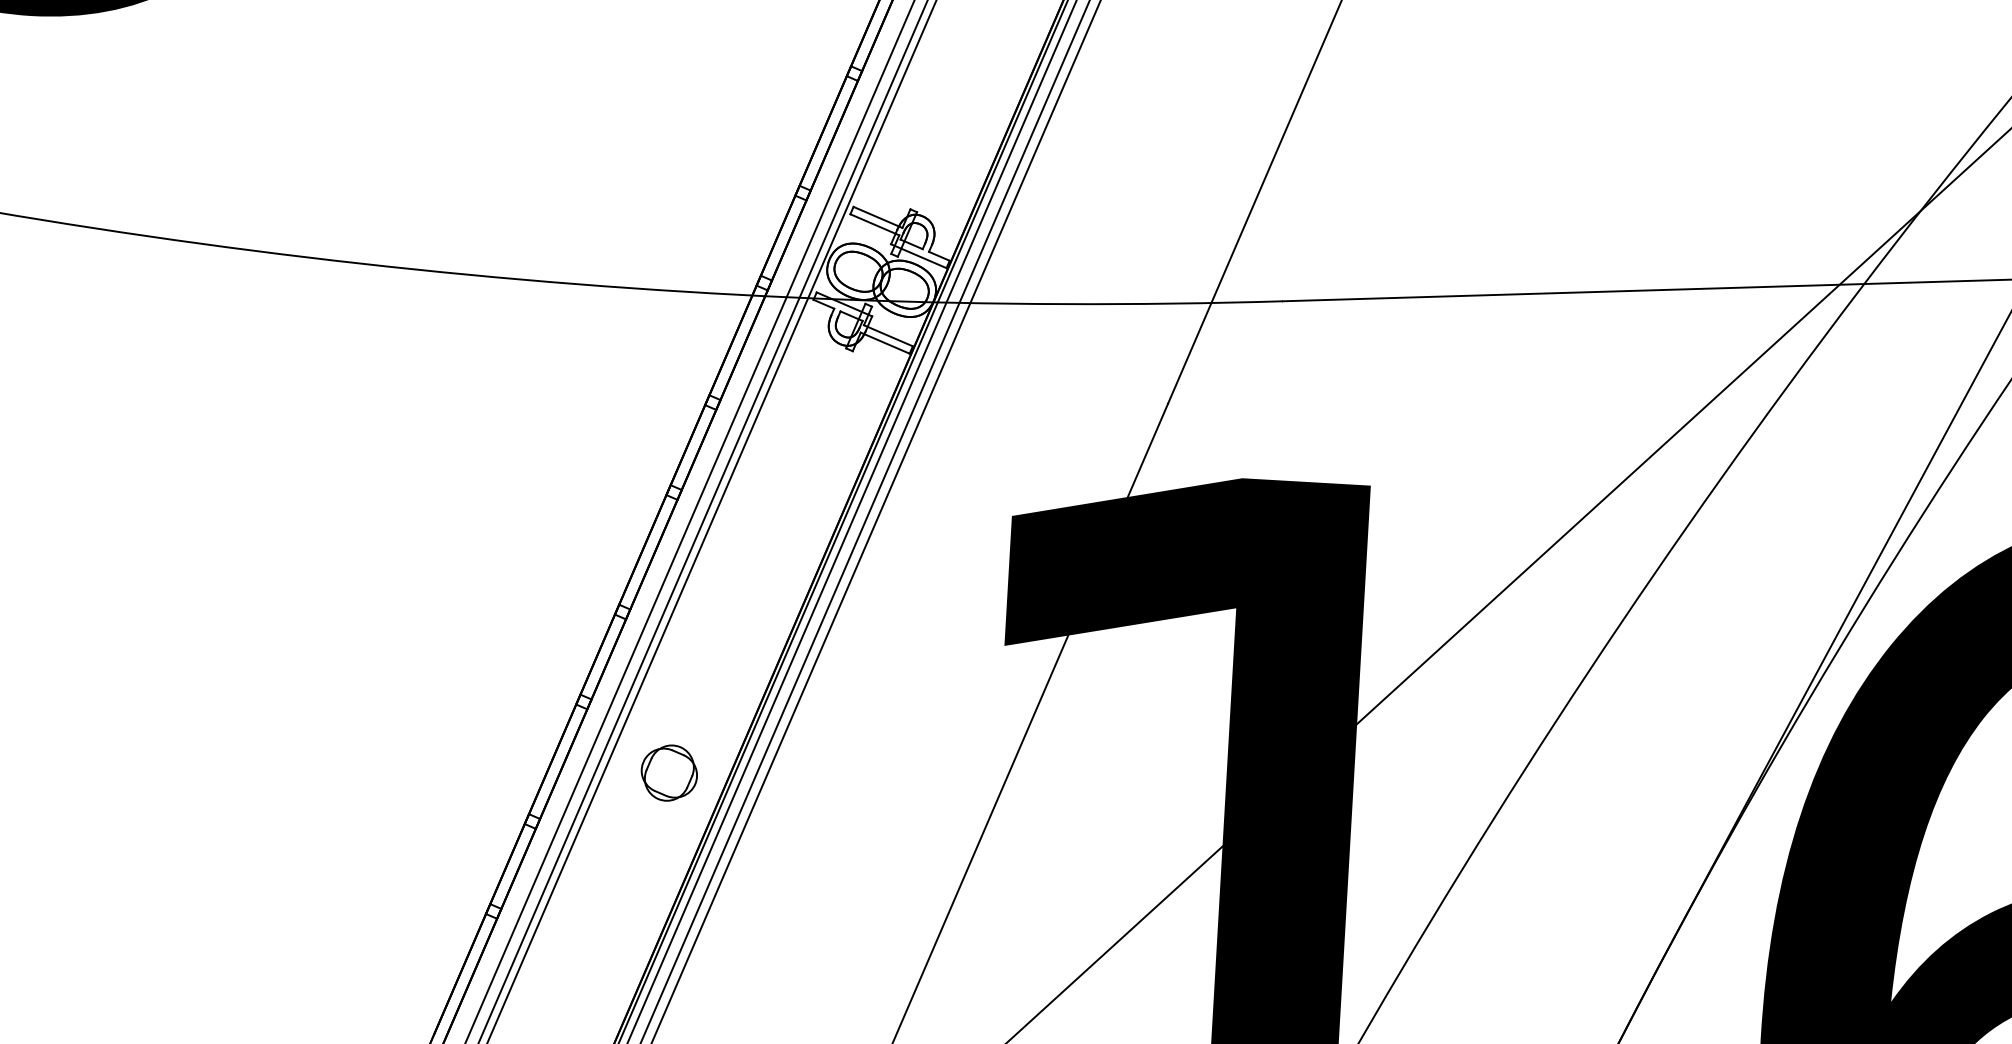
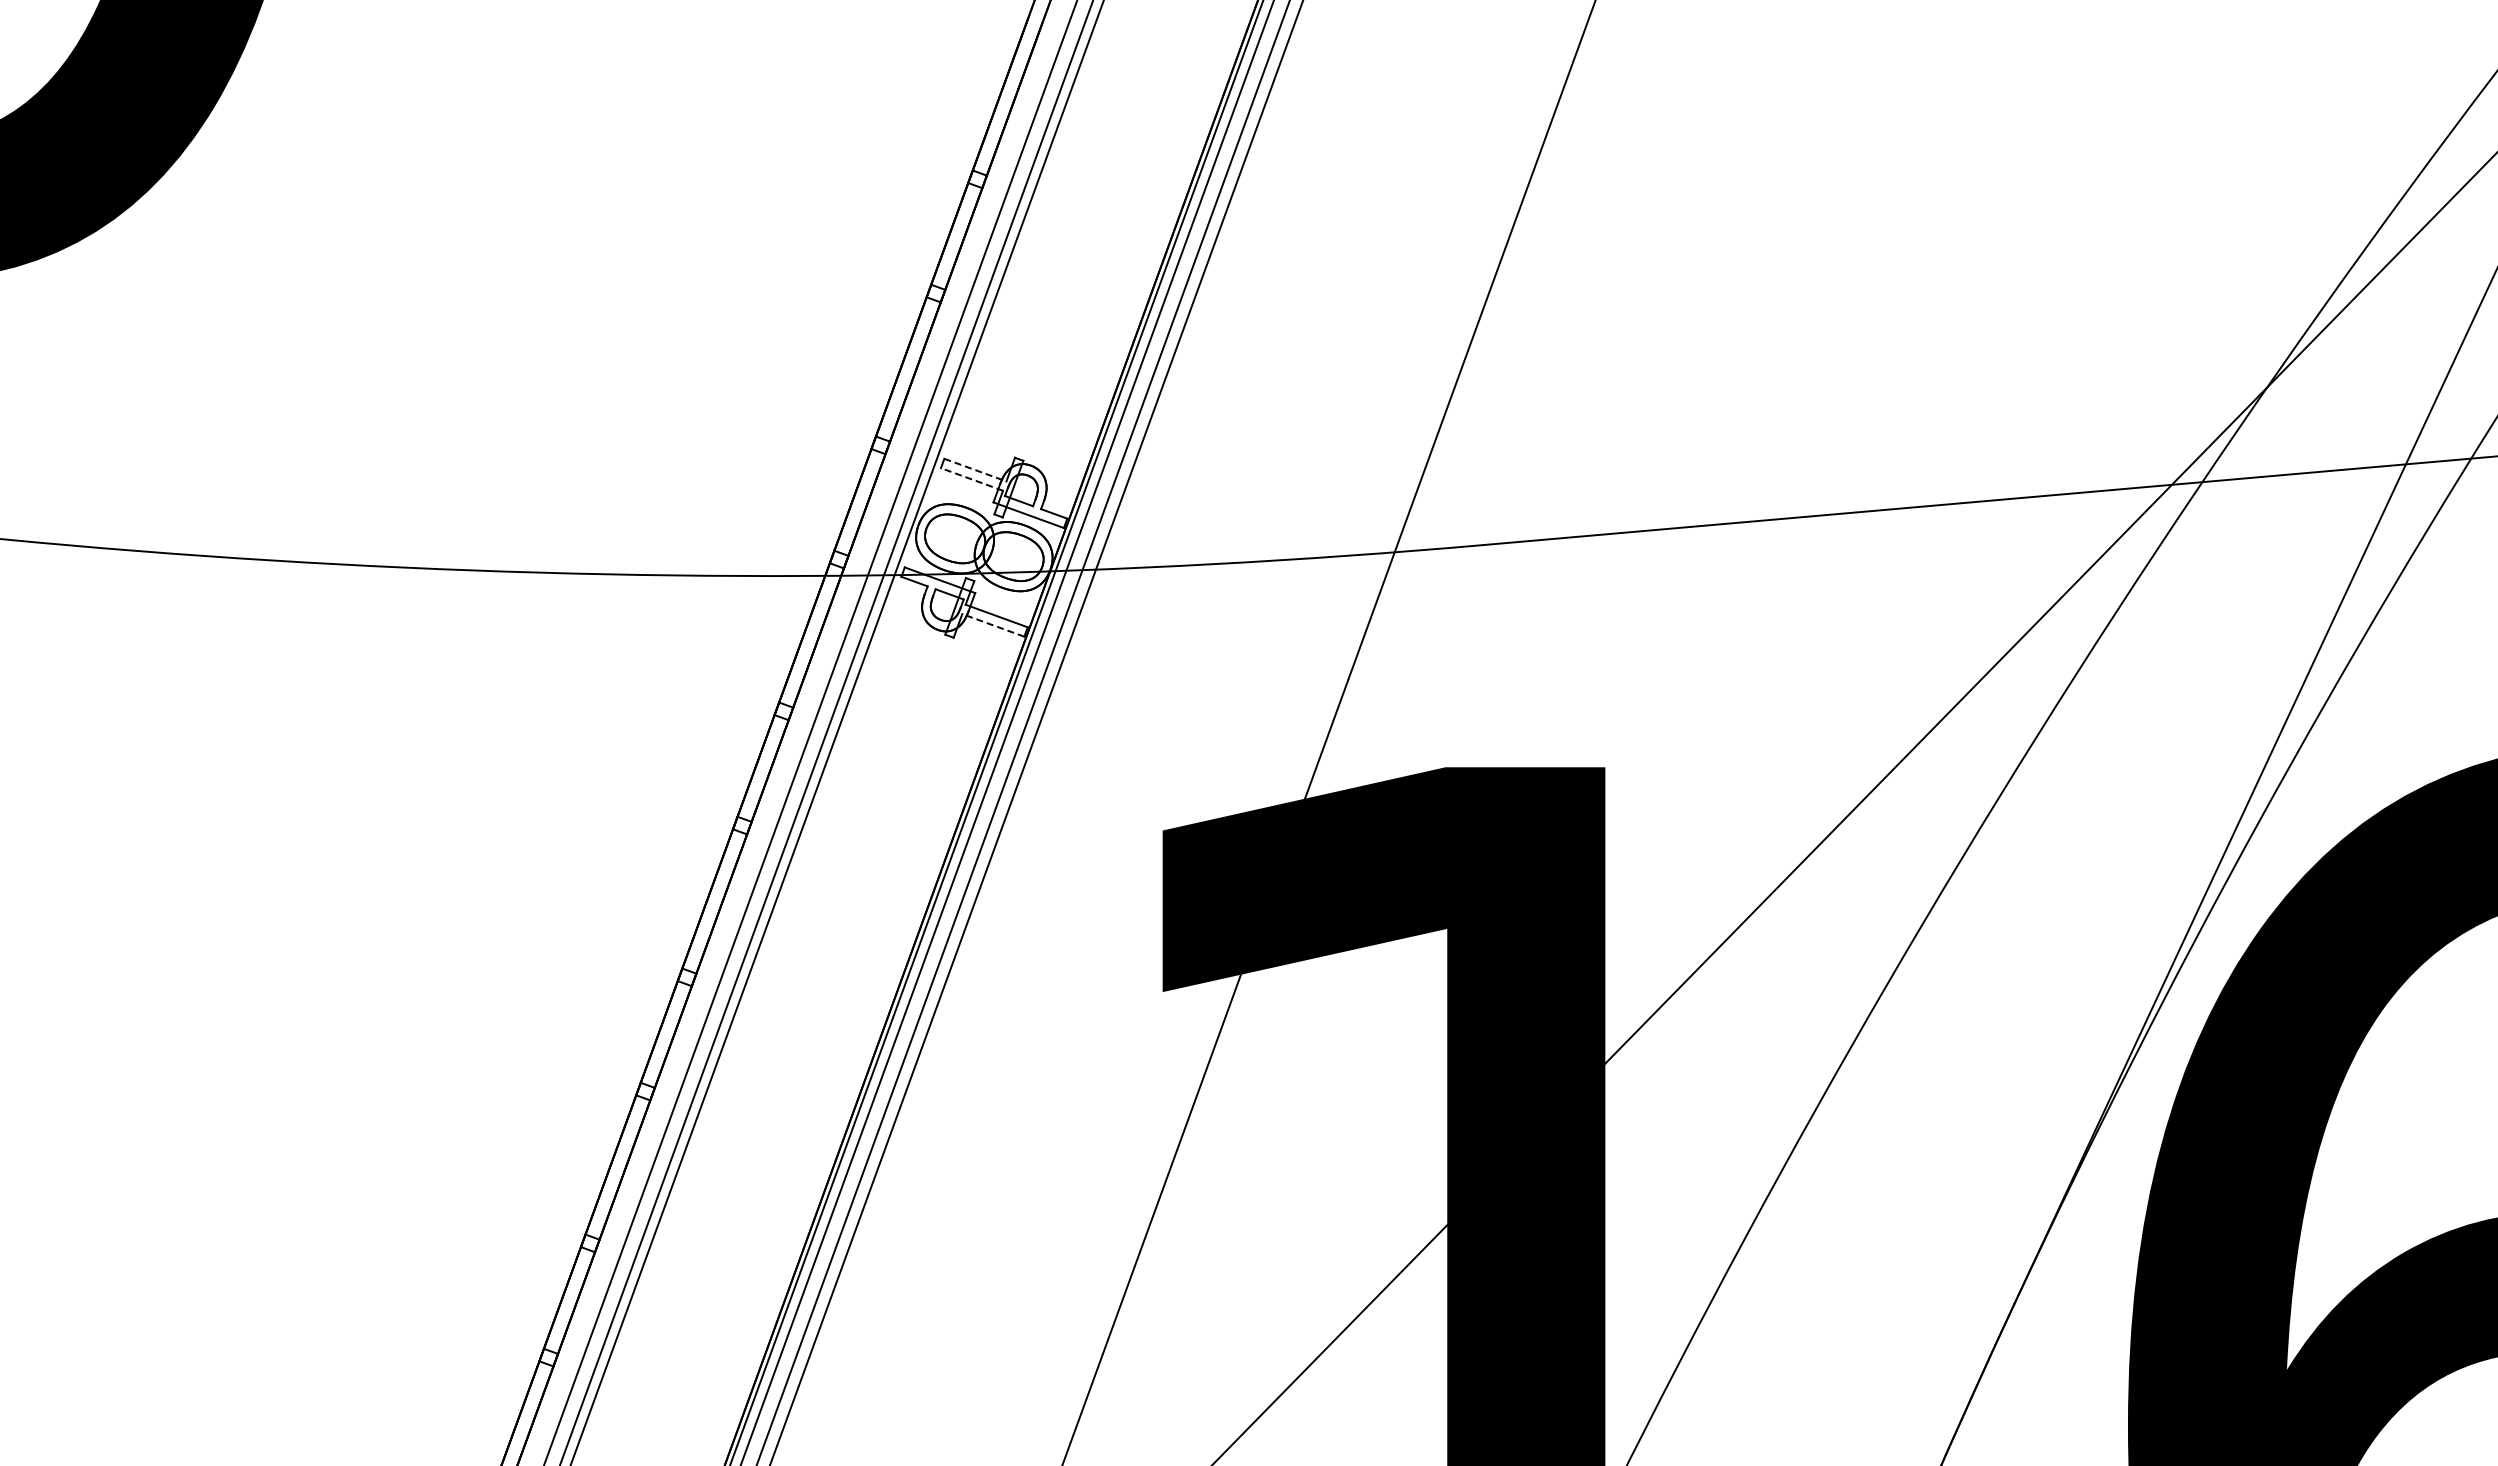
line: (878, 217) -> (975, 470), solid -> dashed
line: (874, 224) -> (971, 479), solid -> dashed
line: (884, 343) -> (992, 625), solid -> dashed
part: (669, 773) -> (756, 1173), removed

